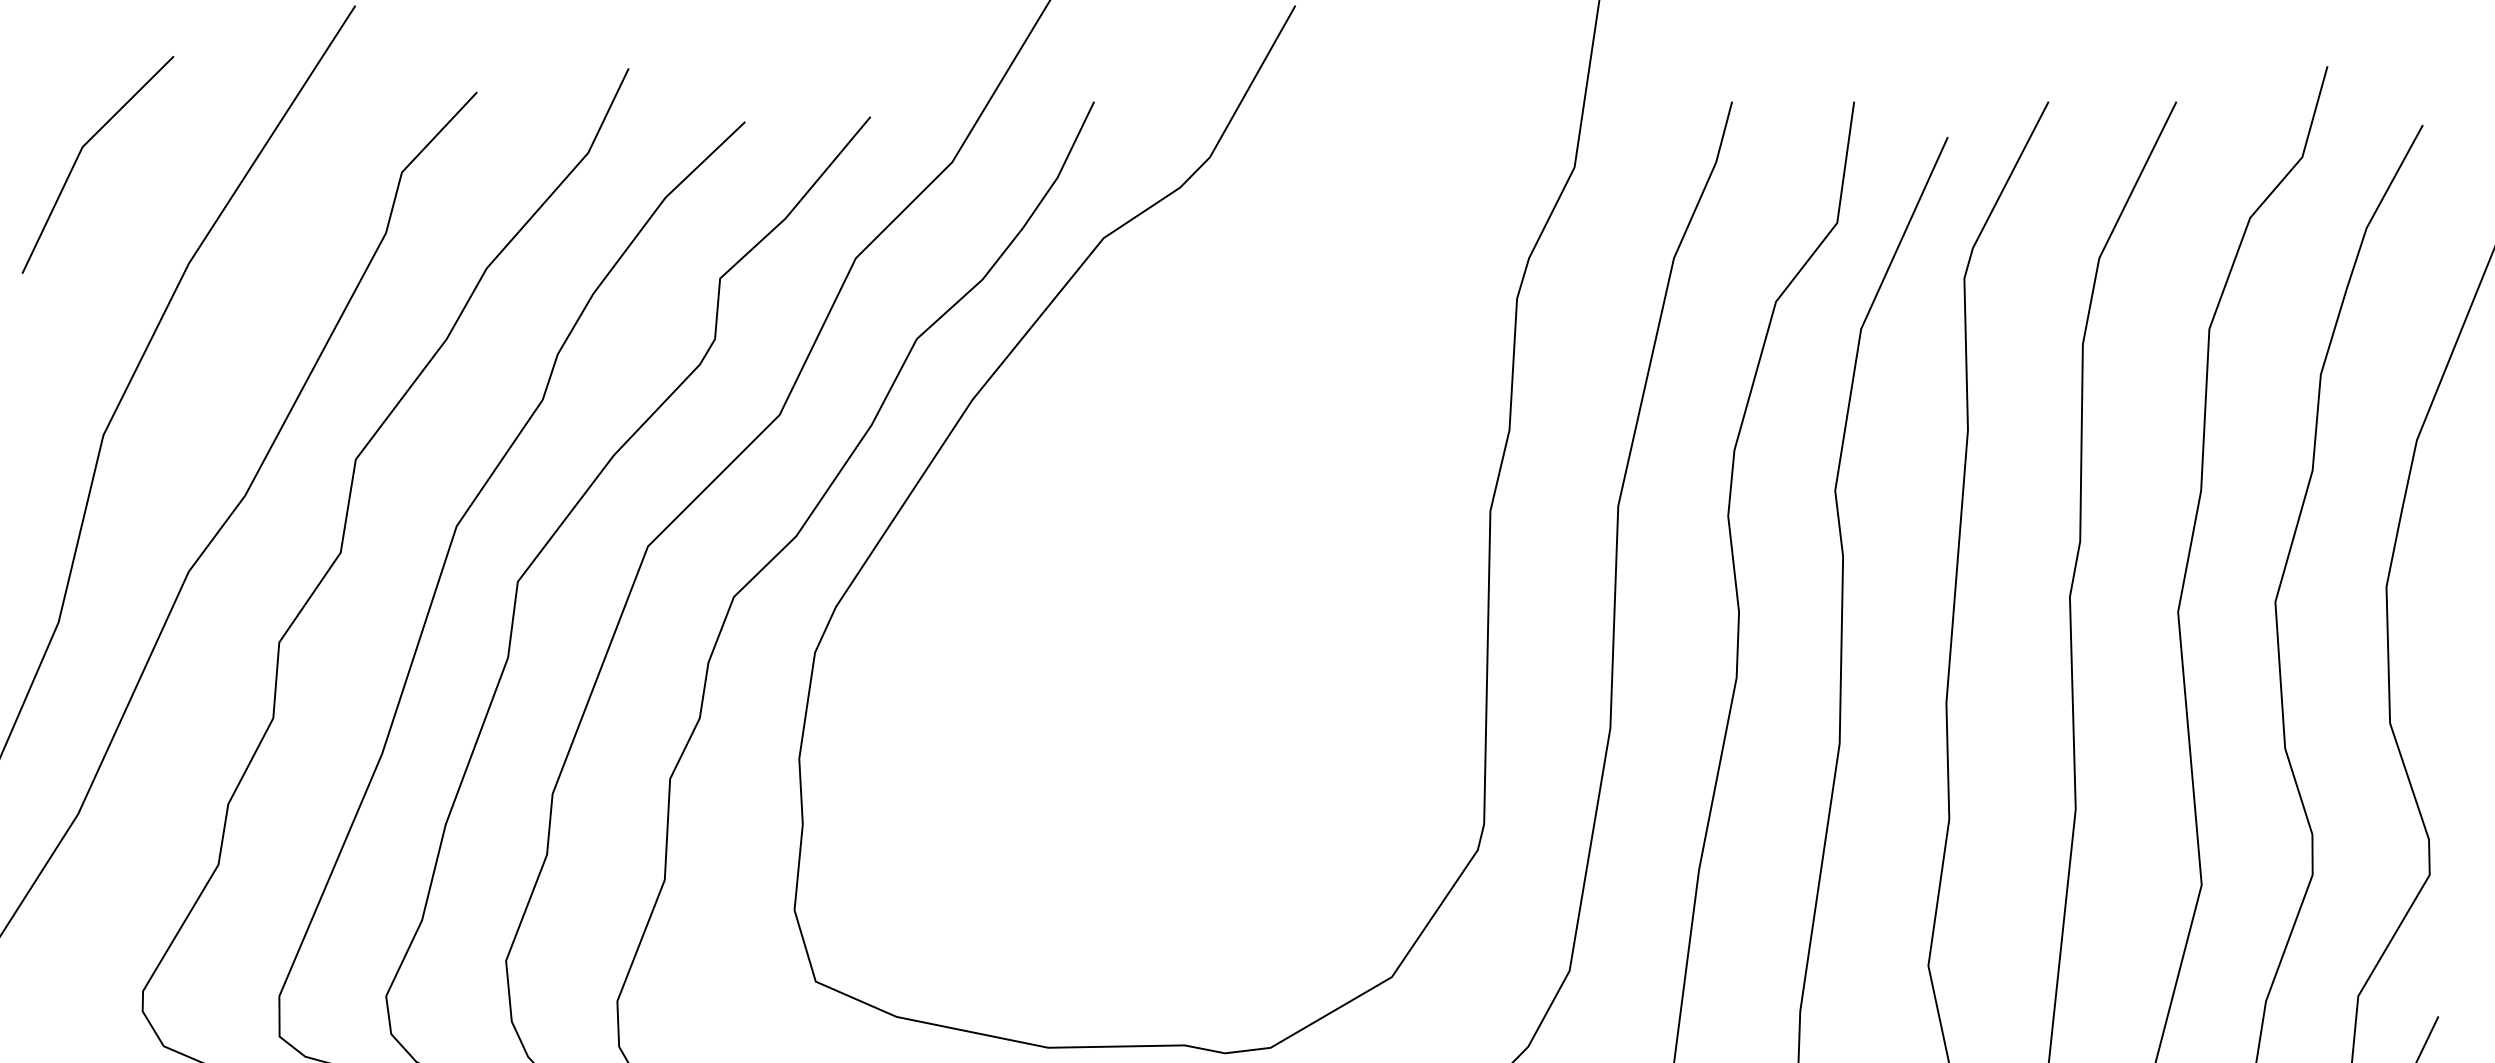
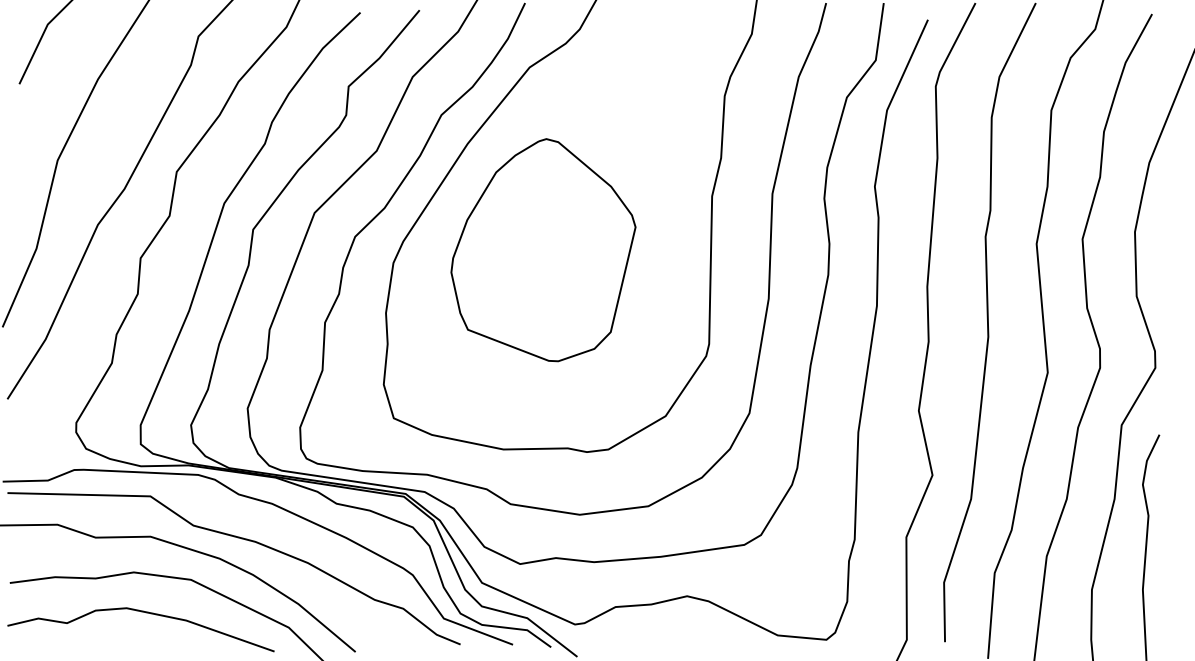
part: (1133, 626) -> (543, 250), added

